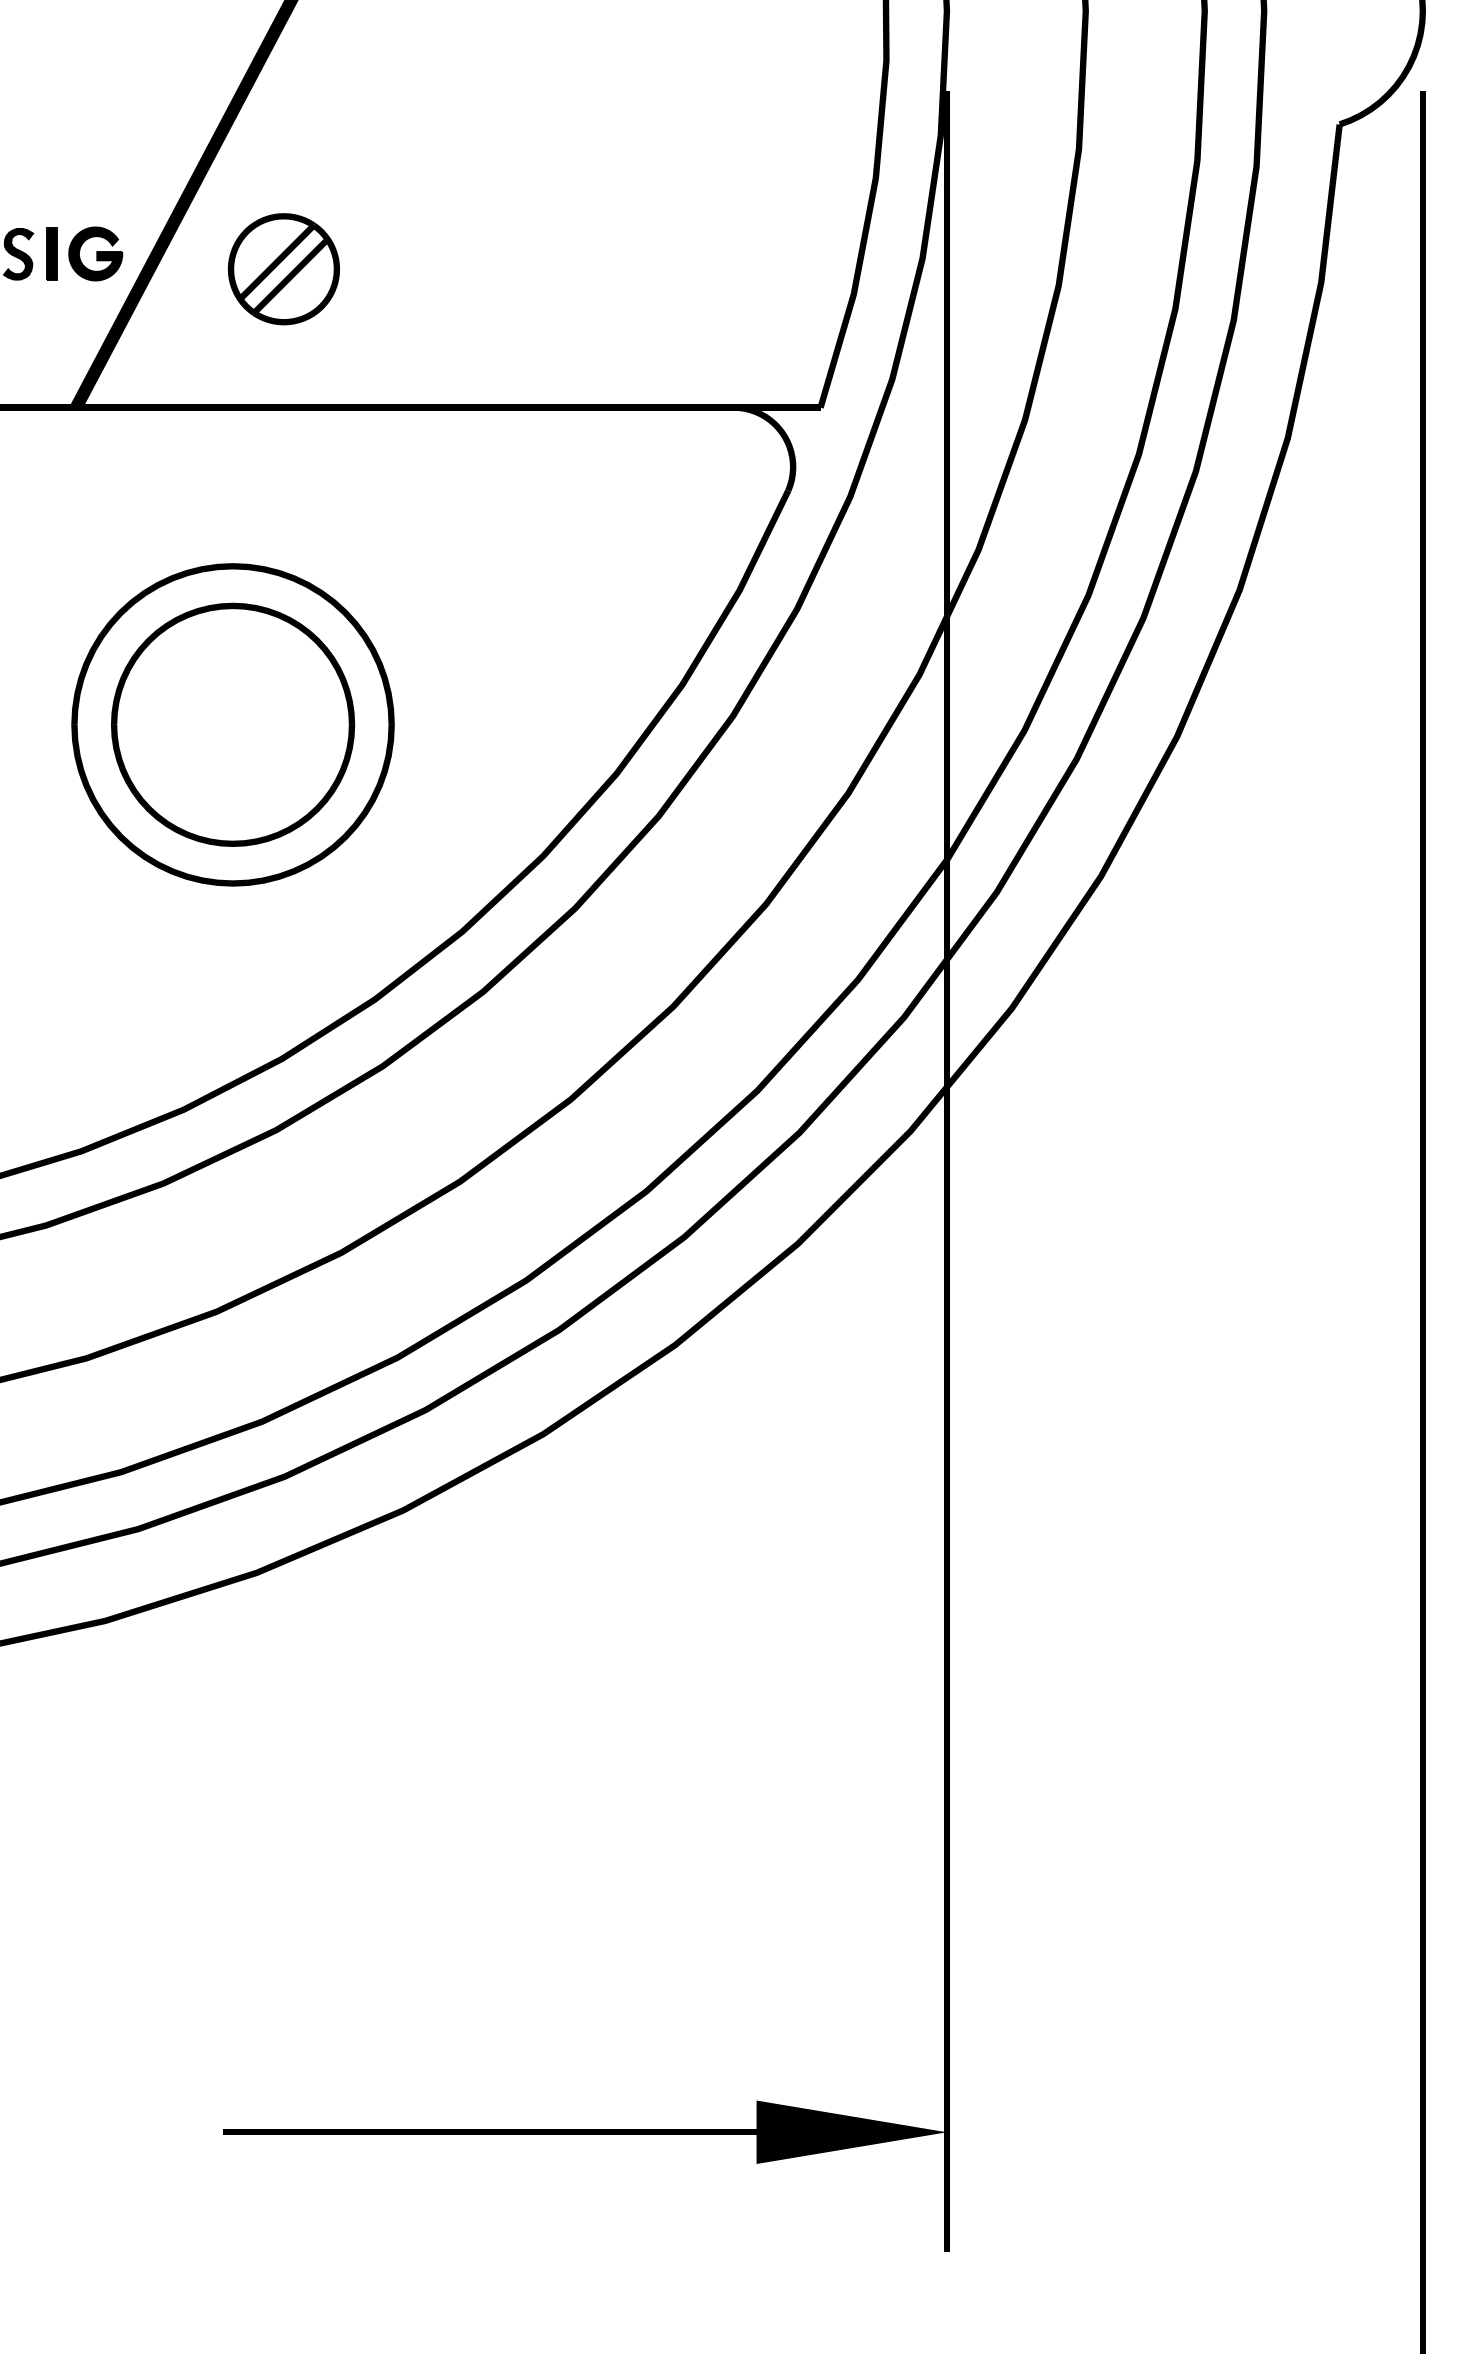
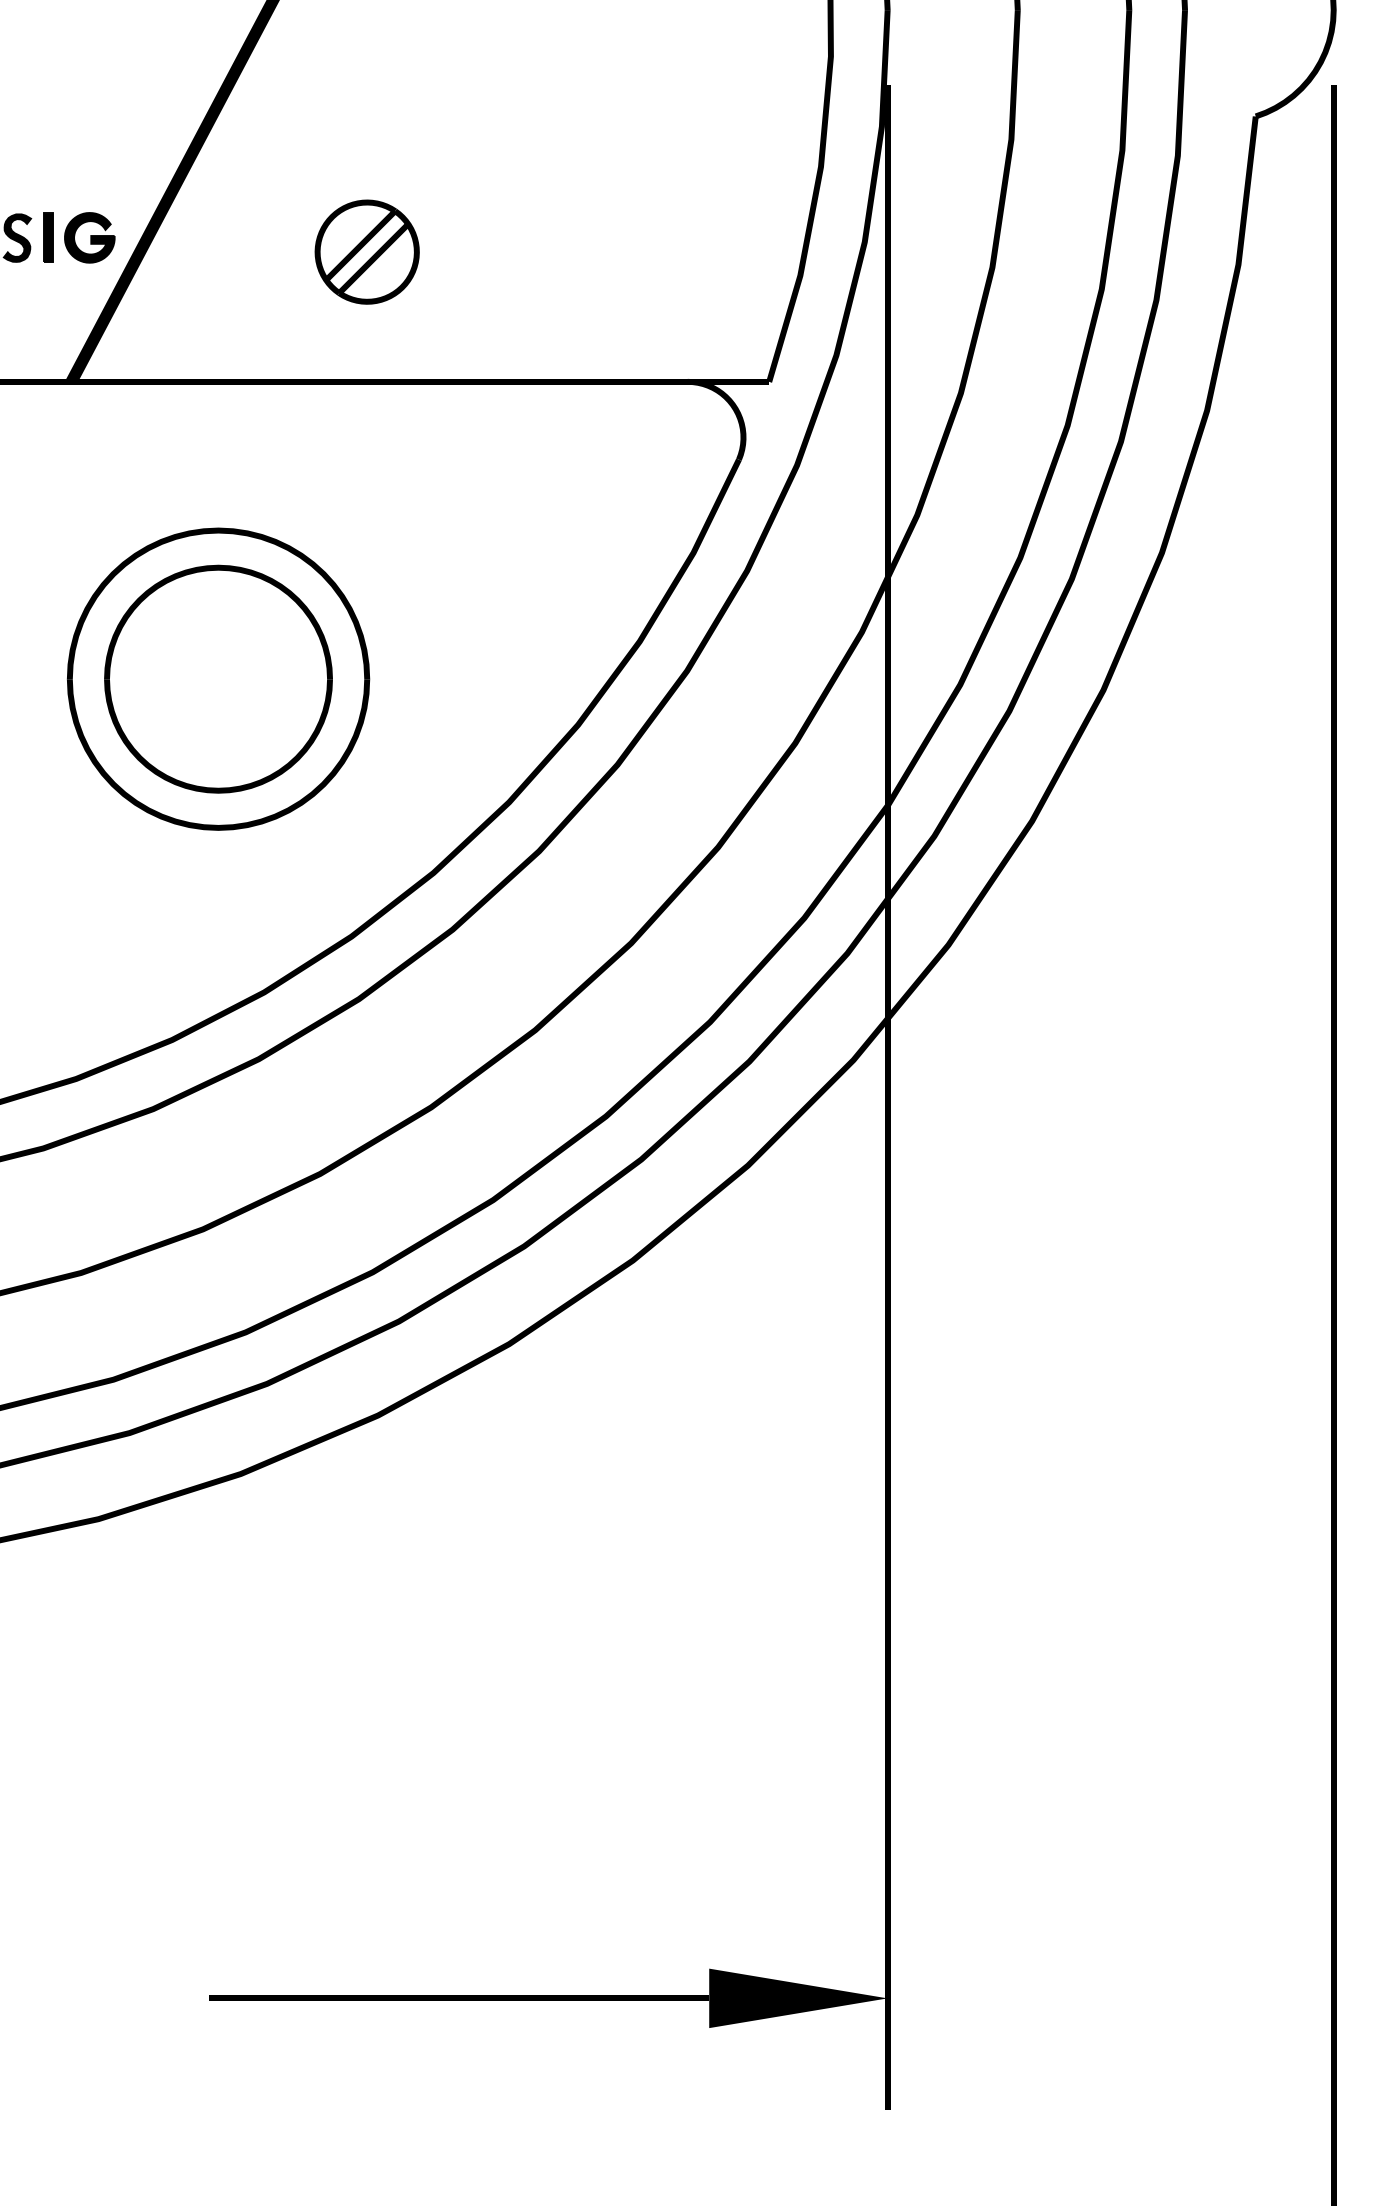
part: (283, 268) -> (366, 251), moved

